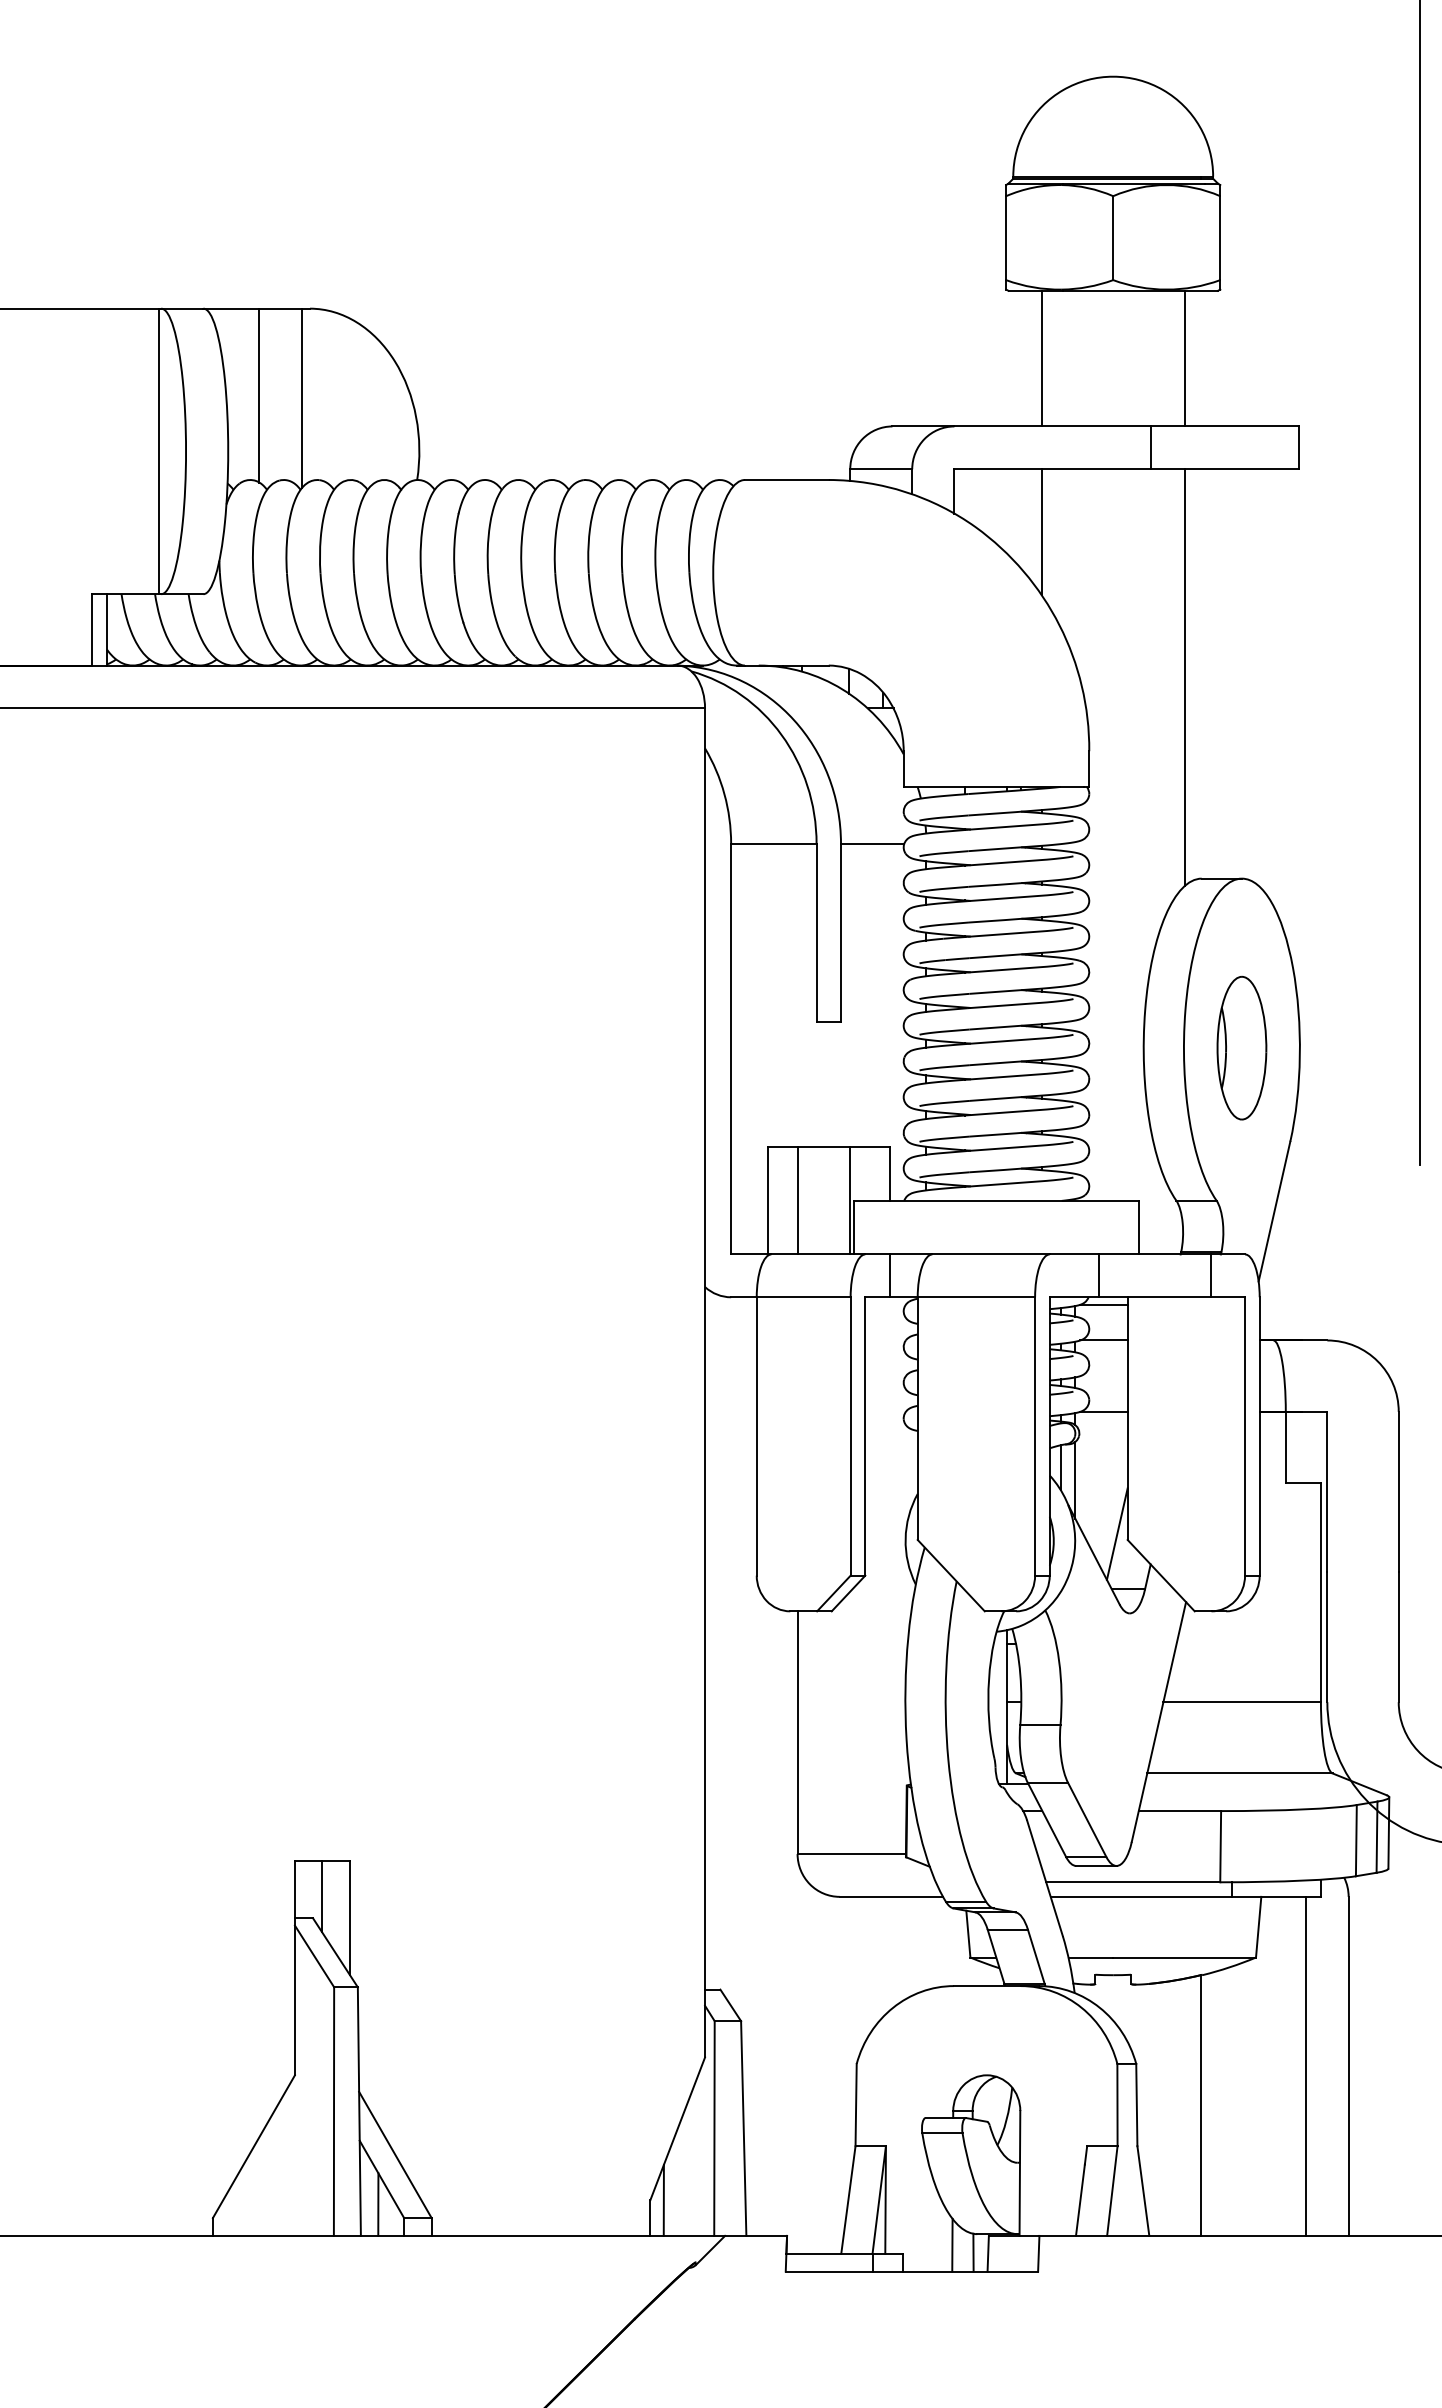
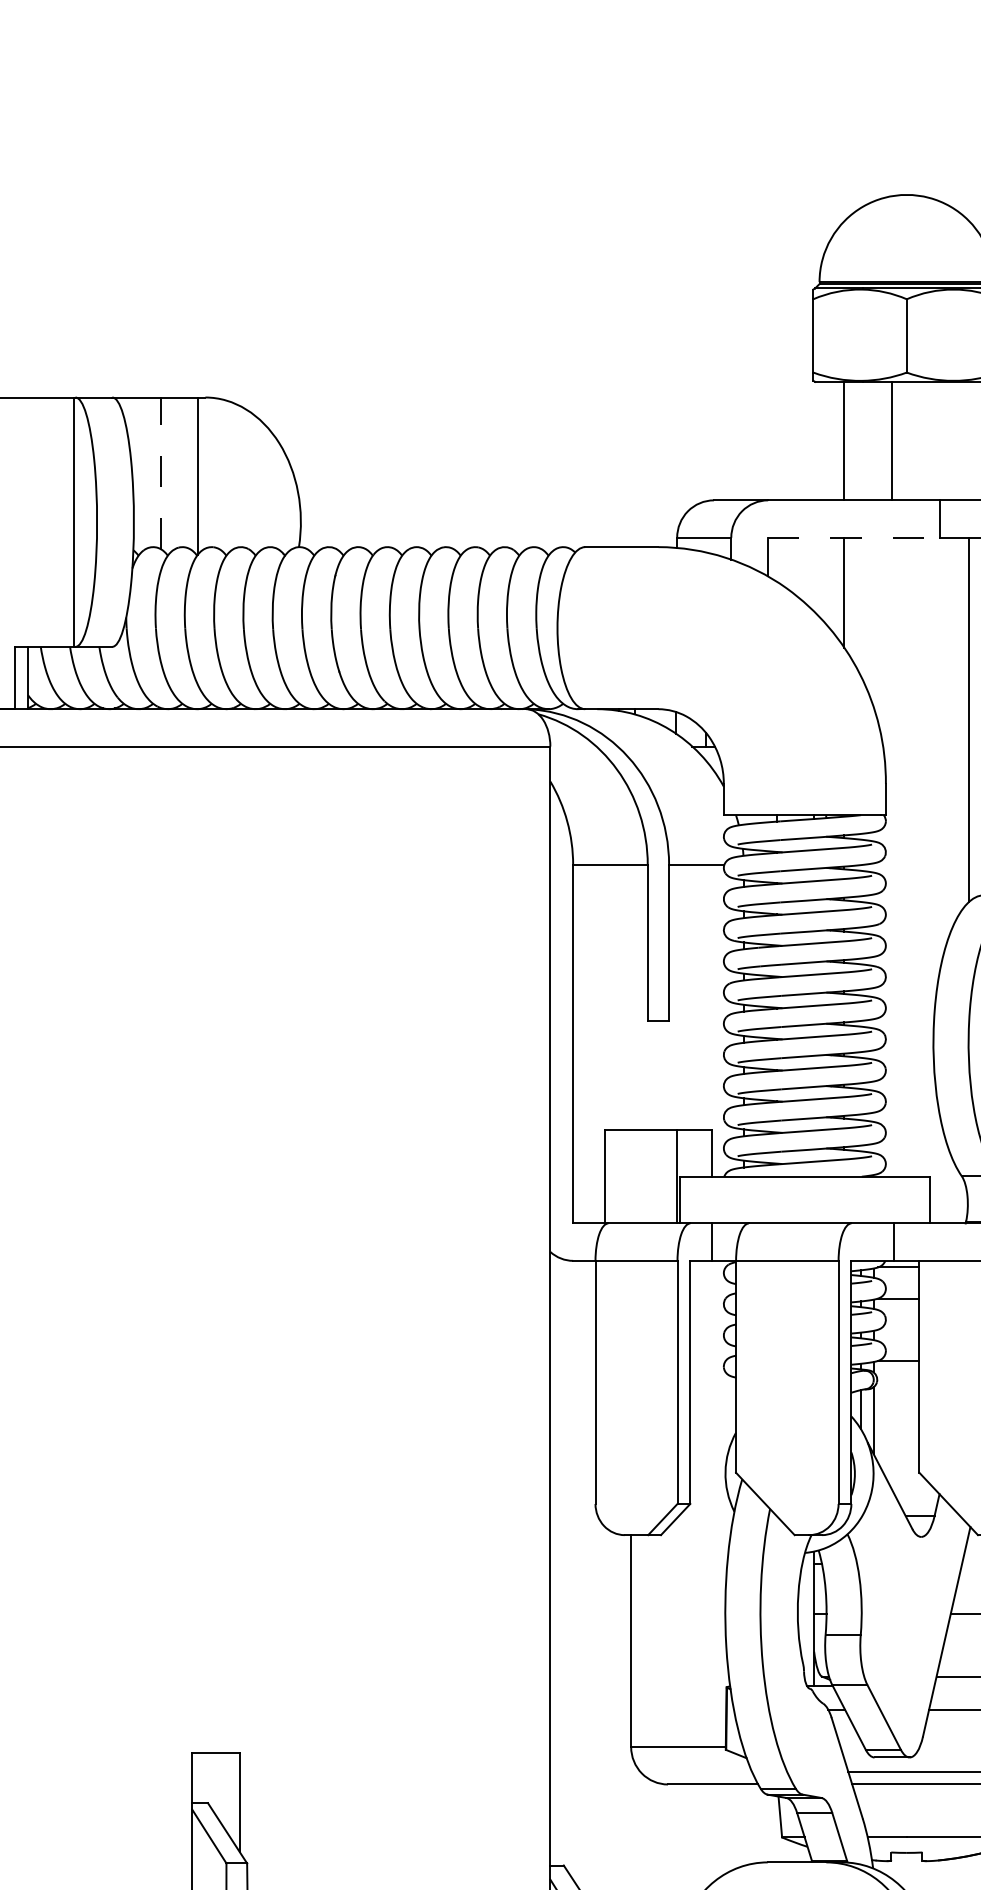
line: (1184, 358) -> (892, 441), moved
line: (259, 395) -> (161, 473), solid -> dashed
line: (1053, 469) -> (854, 537), solid -> dashed
line: (797, 1200) -> (631, 1176), removed
line: (1116, 1533) -> (909, 1467), removed
line: (322, 1896) -> (216, 1784), removed

